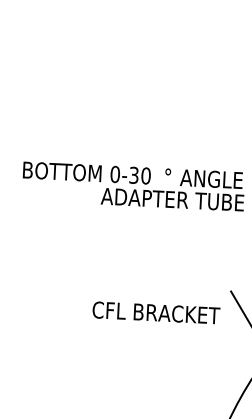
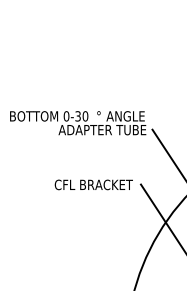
text: (155, 312) -> (93, 184), moved

